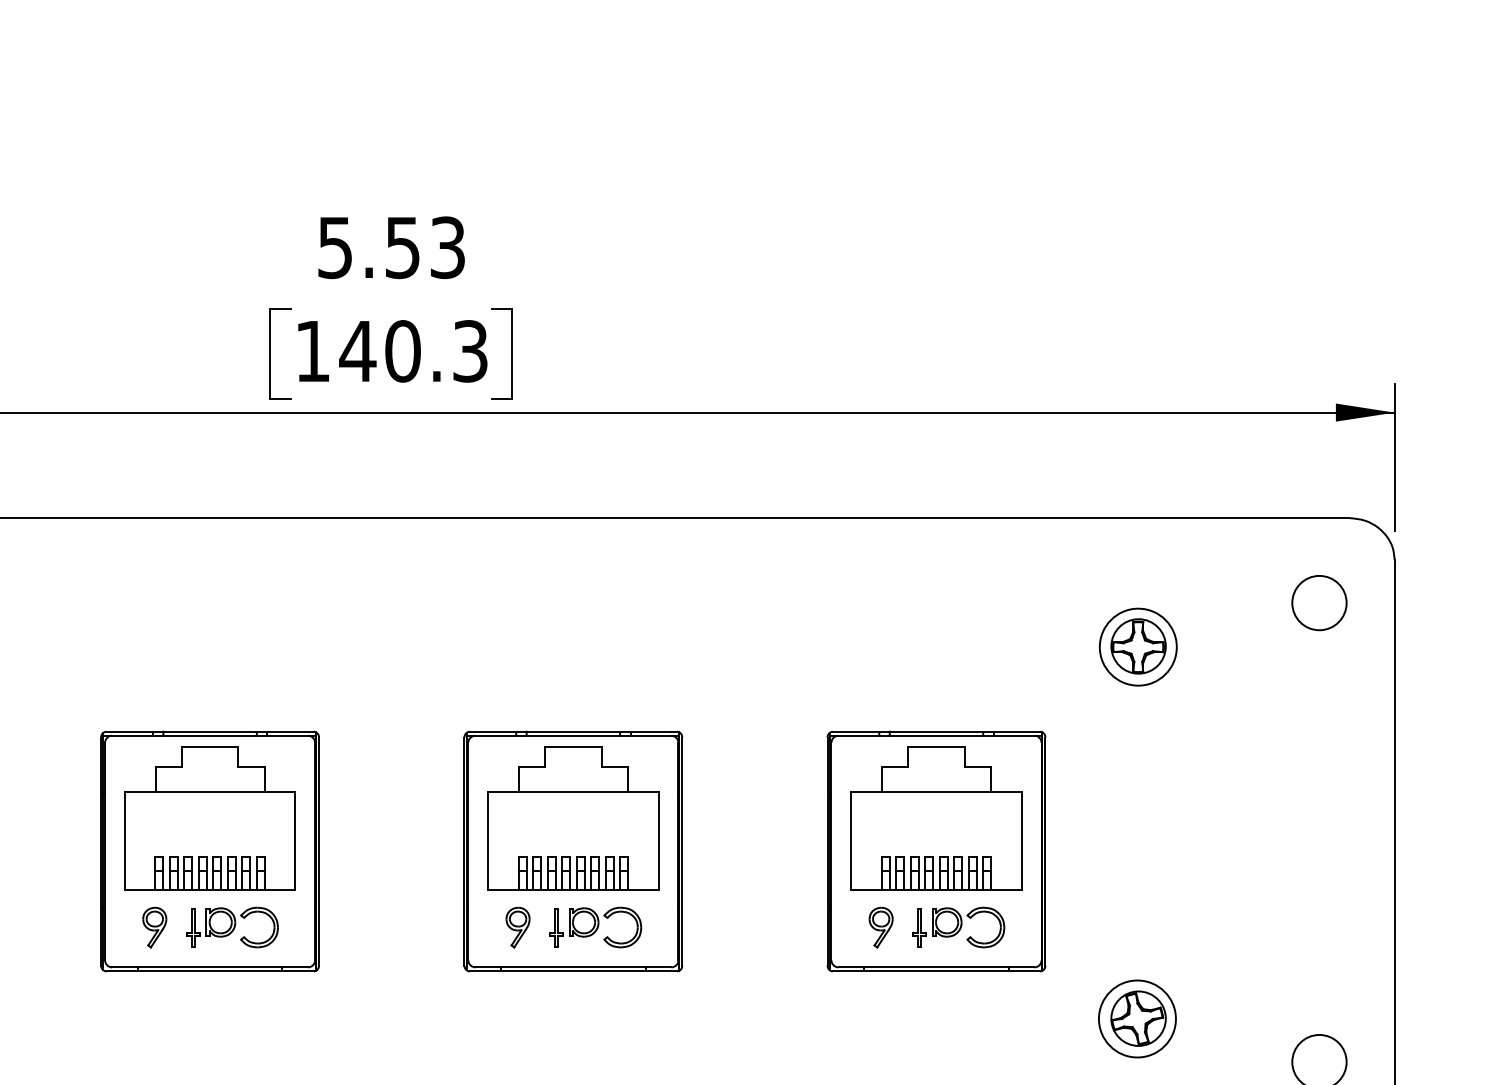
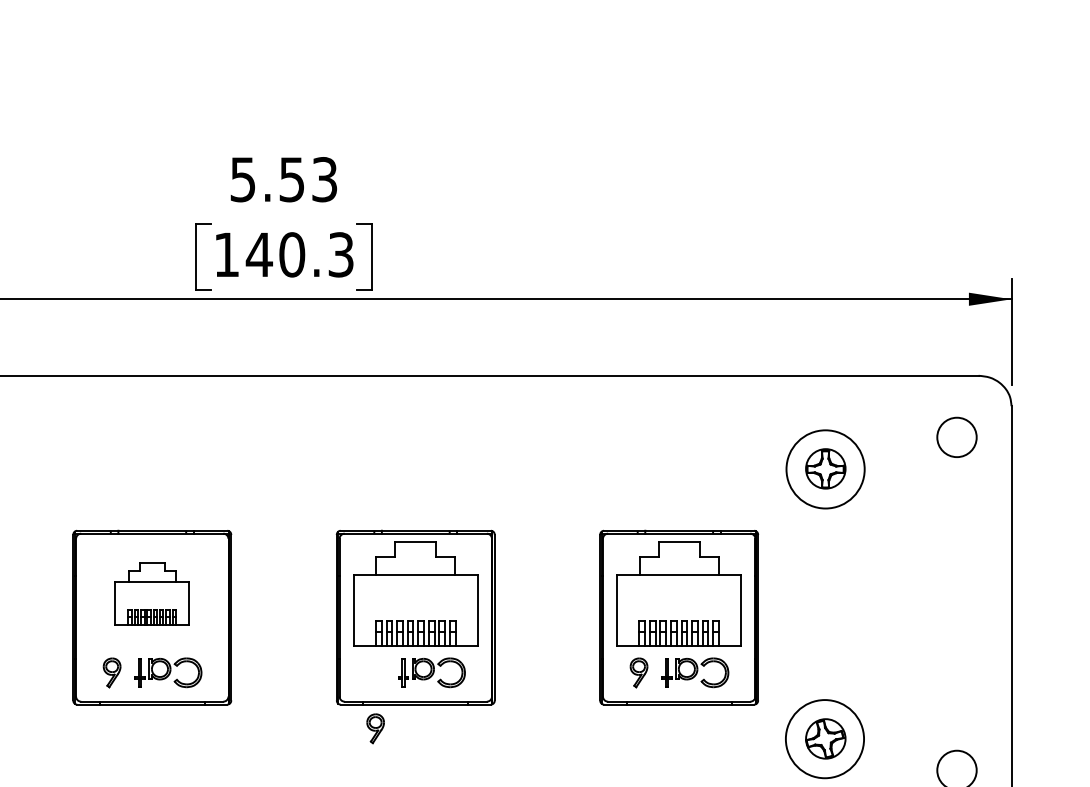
circle: (1137, 646) -> (825, 468), size x1.4
part: (209, 818) -> (151, 593), size x0.6
part: (517, 927) -> (375, 728), moved
circle: (1136, 1018) -> (824, 738), size x1.4

